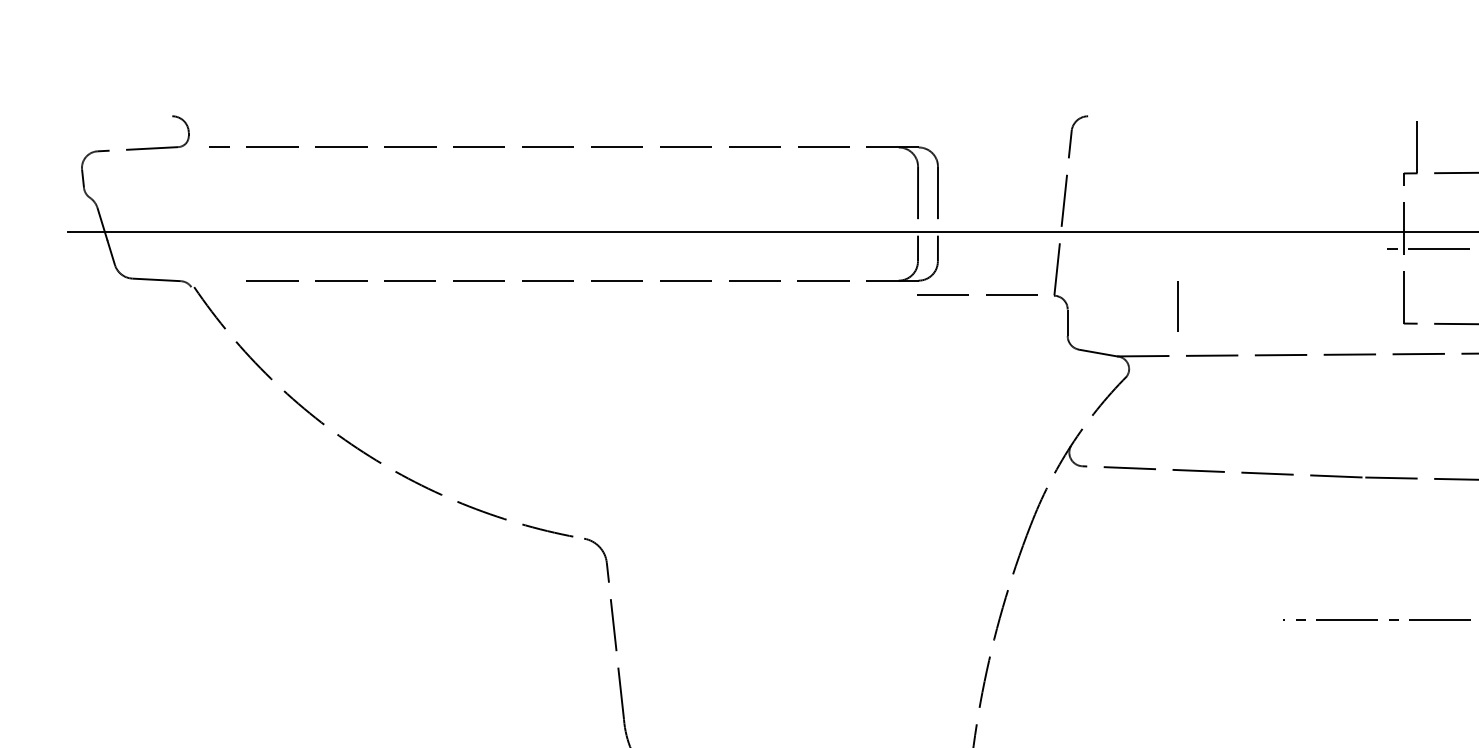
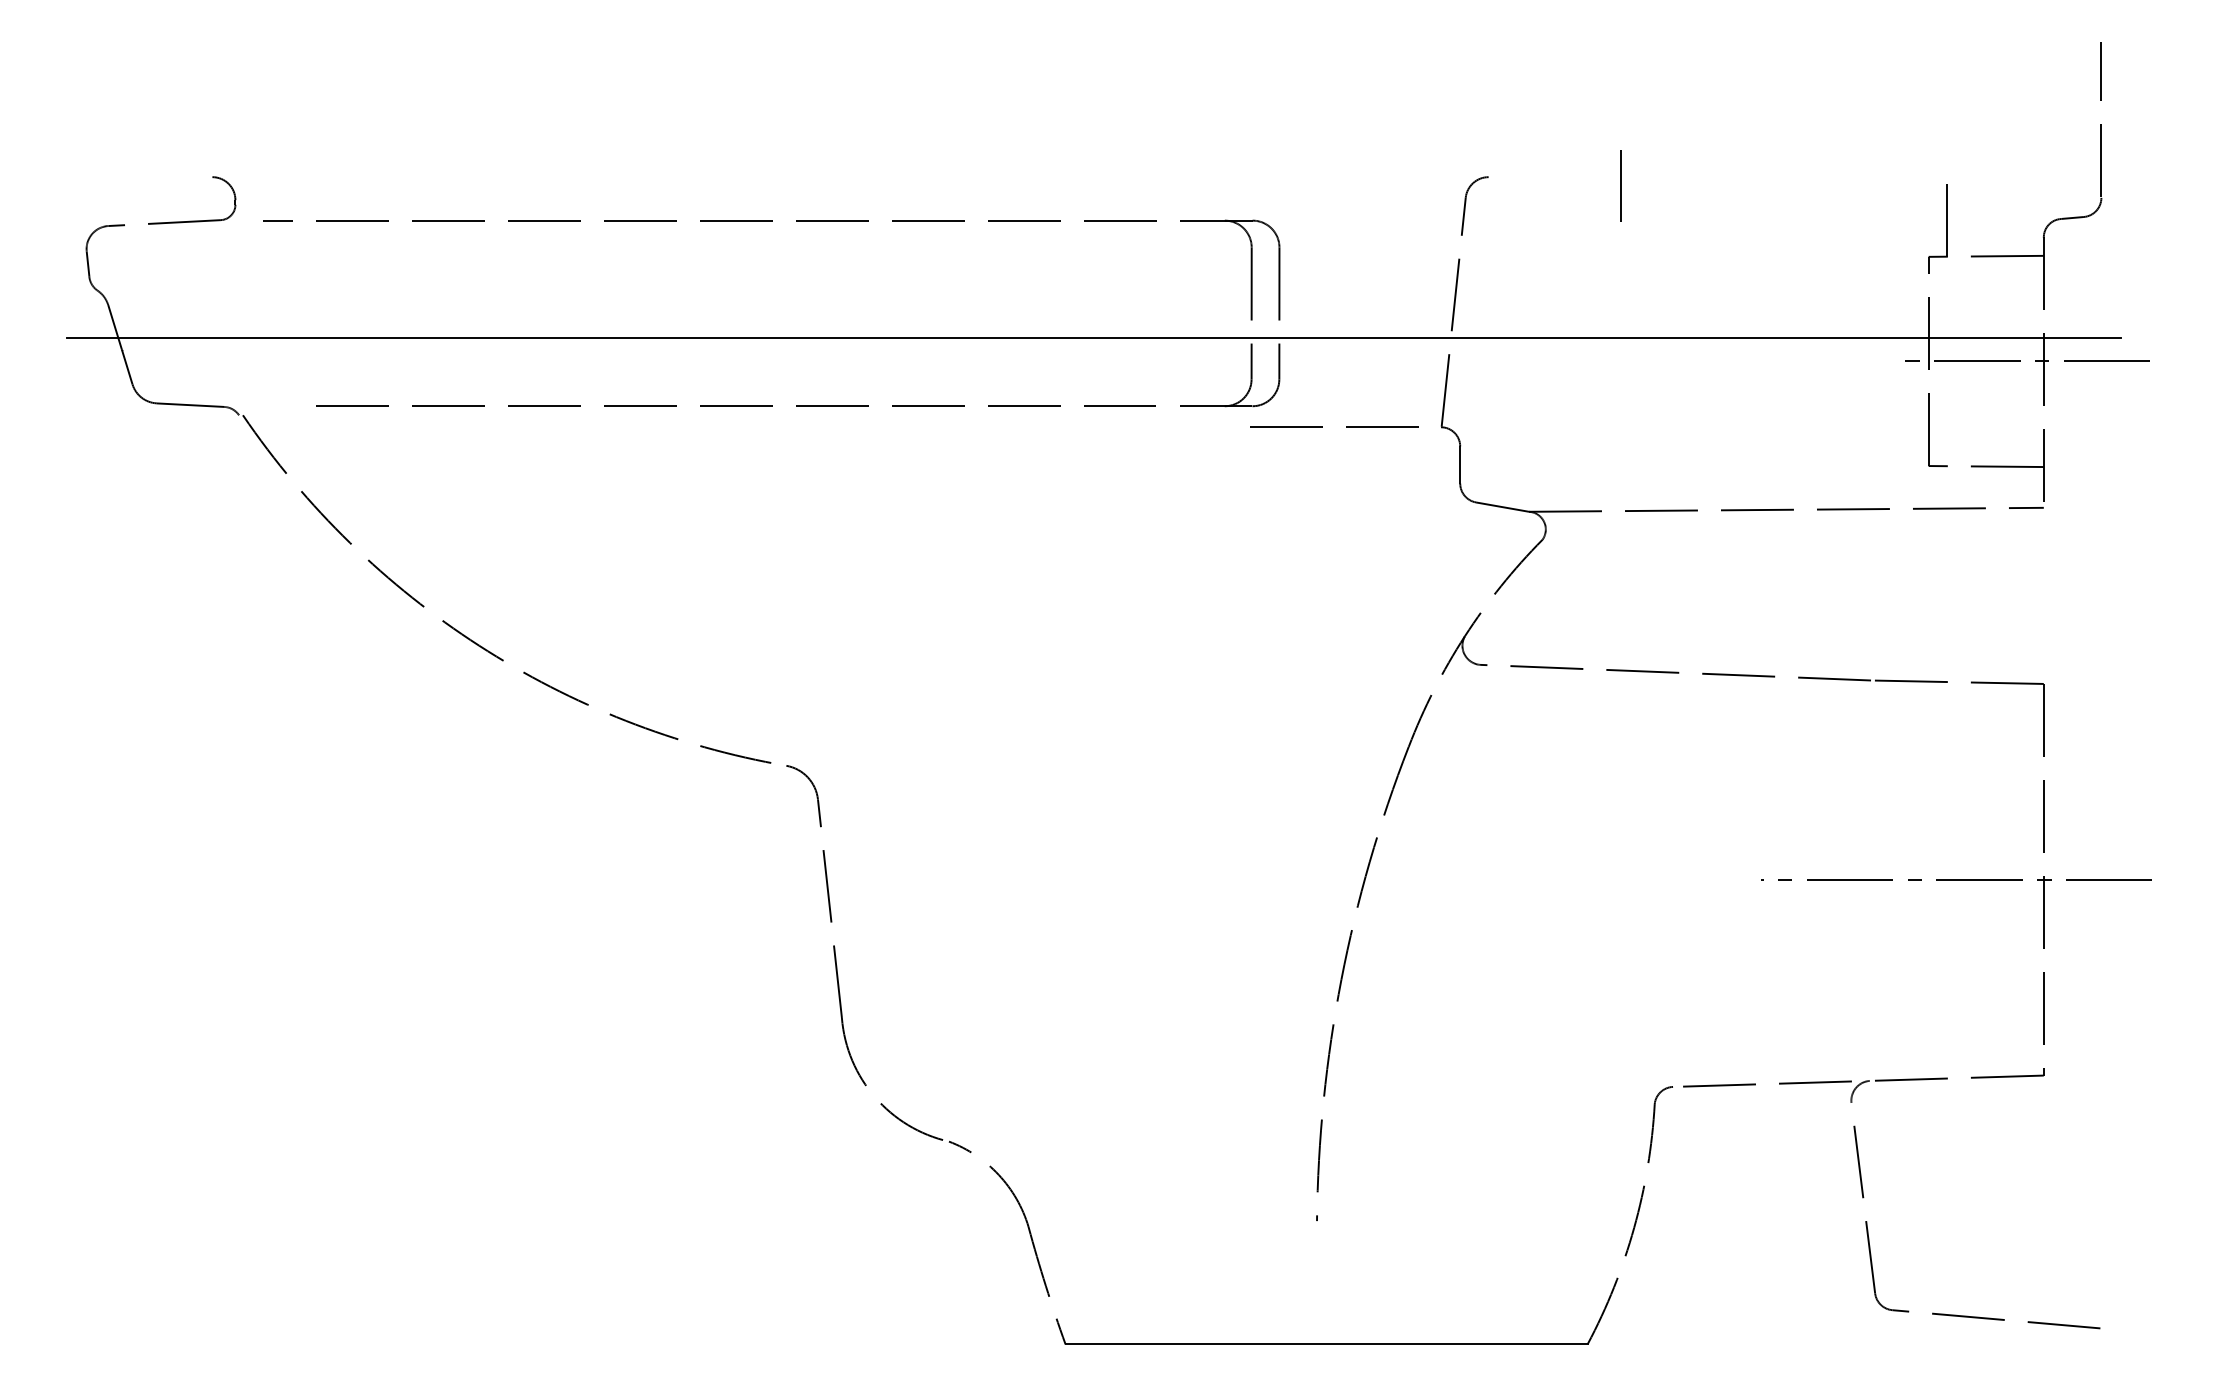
line: (1176, 305) -> (1620, 185), moved

